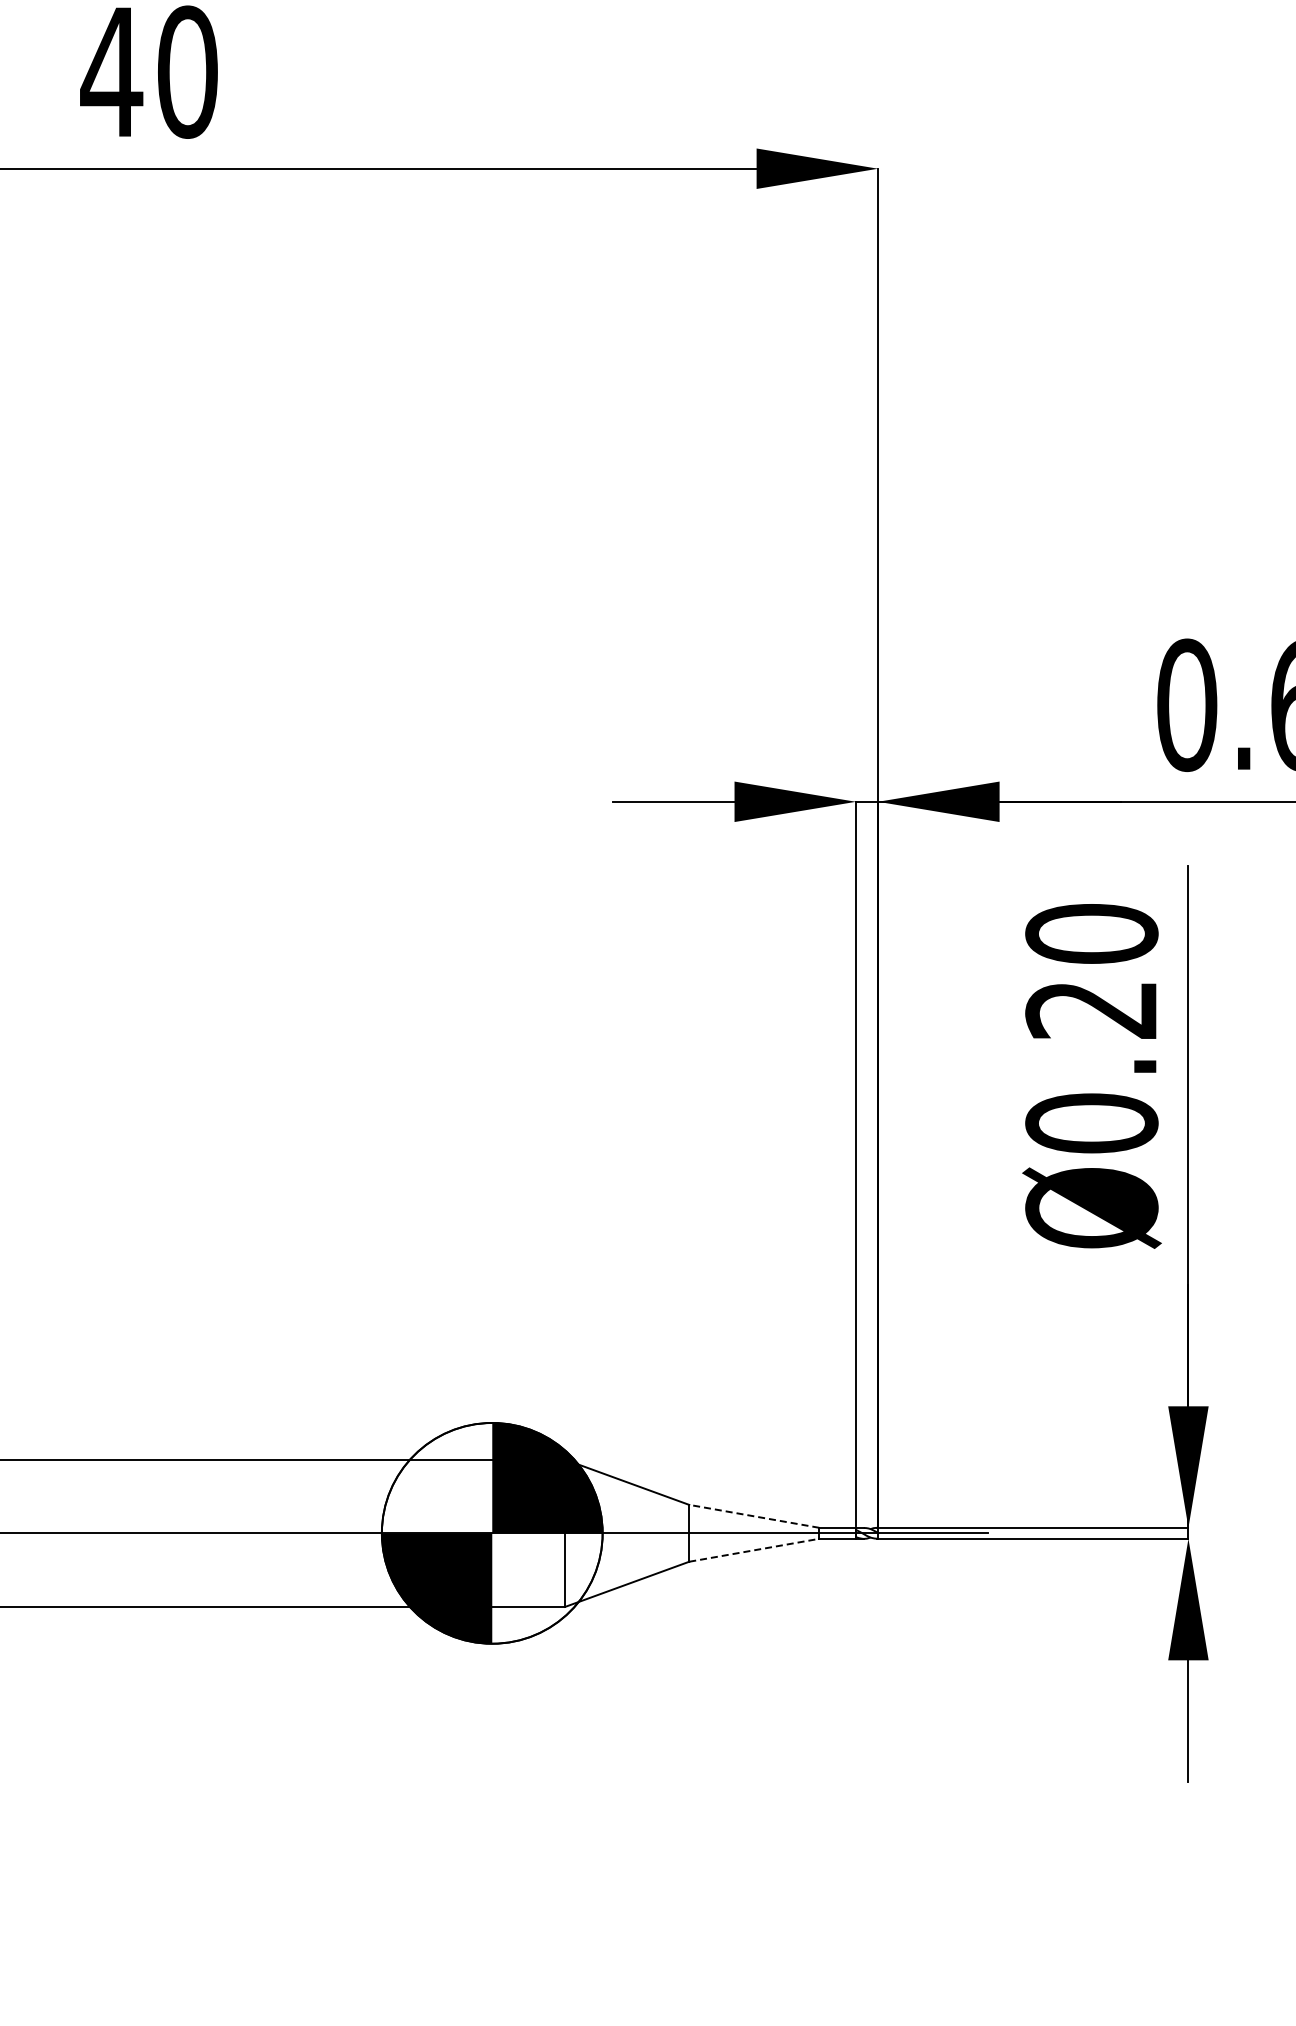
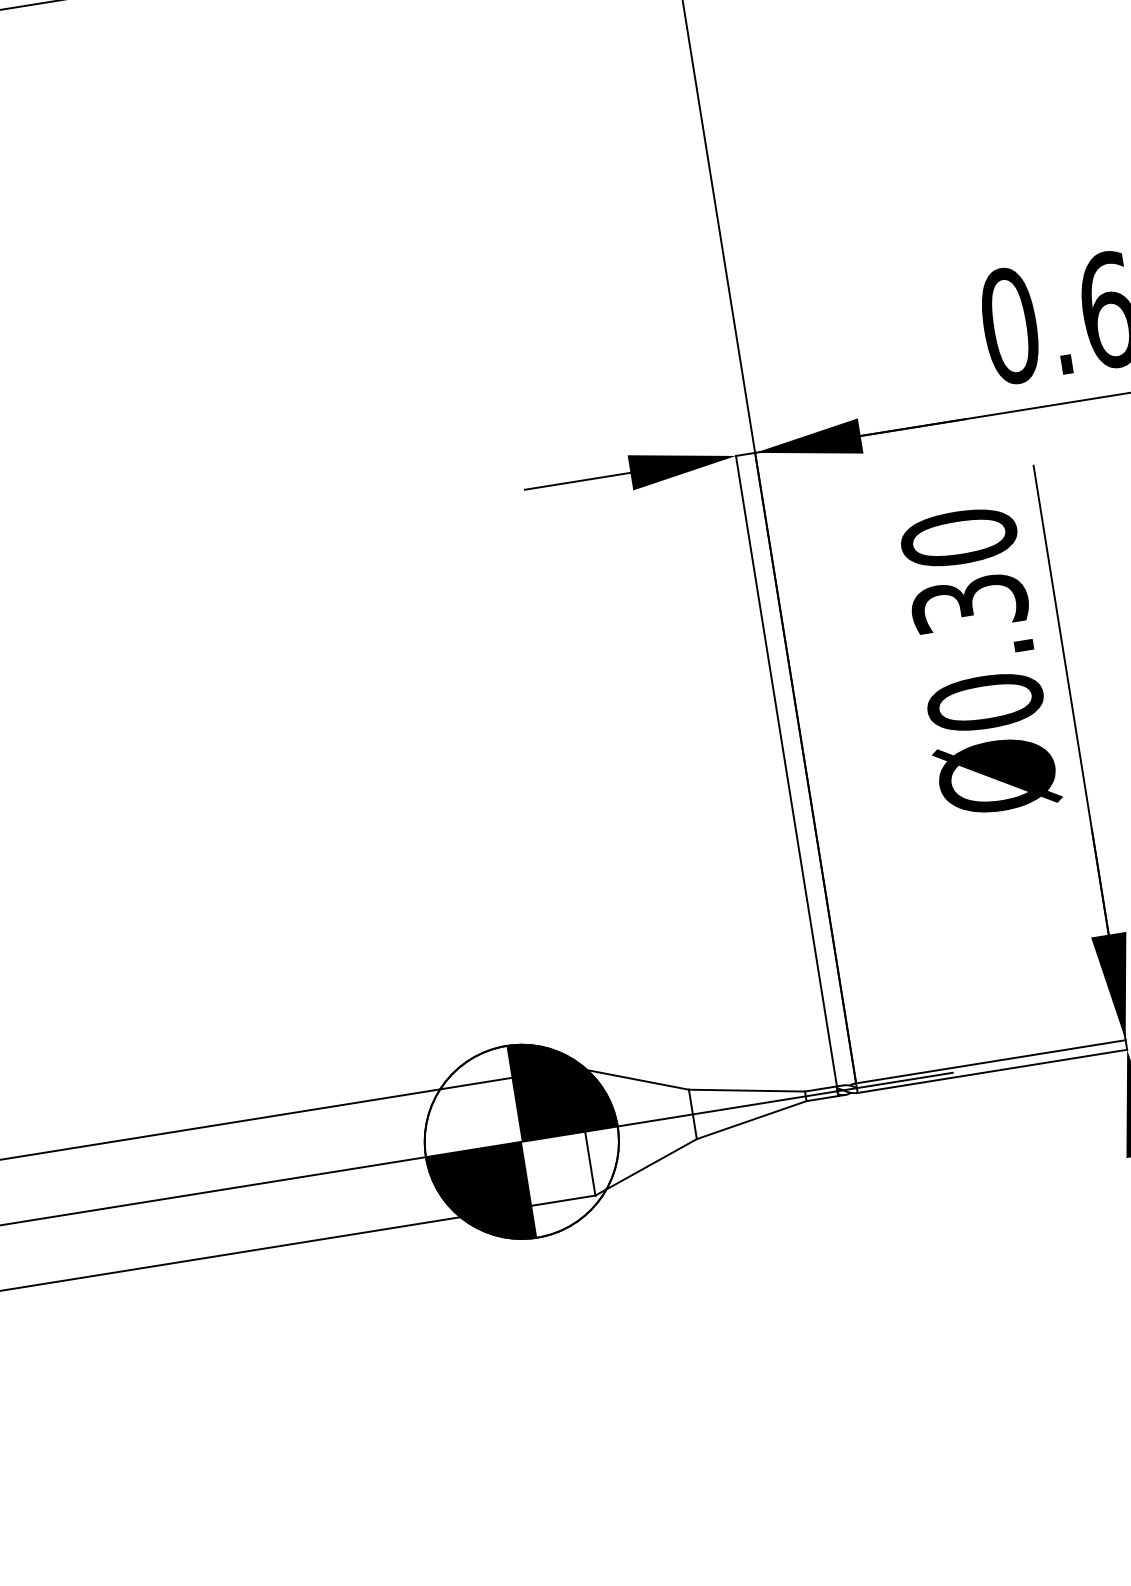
text: (1091, 1009) -> (969, 603), Ø0.20 -> Ø0.30
line: (754, 1516) -> (747, 1090), dashed -> solid
line: (754, 1550) -> (751, 1120), dashed -> solid

